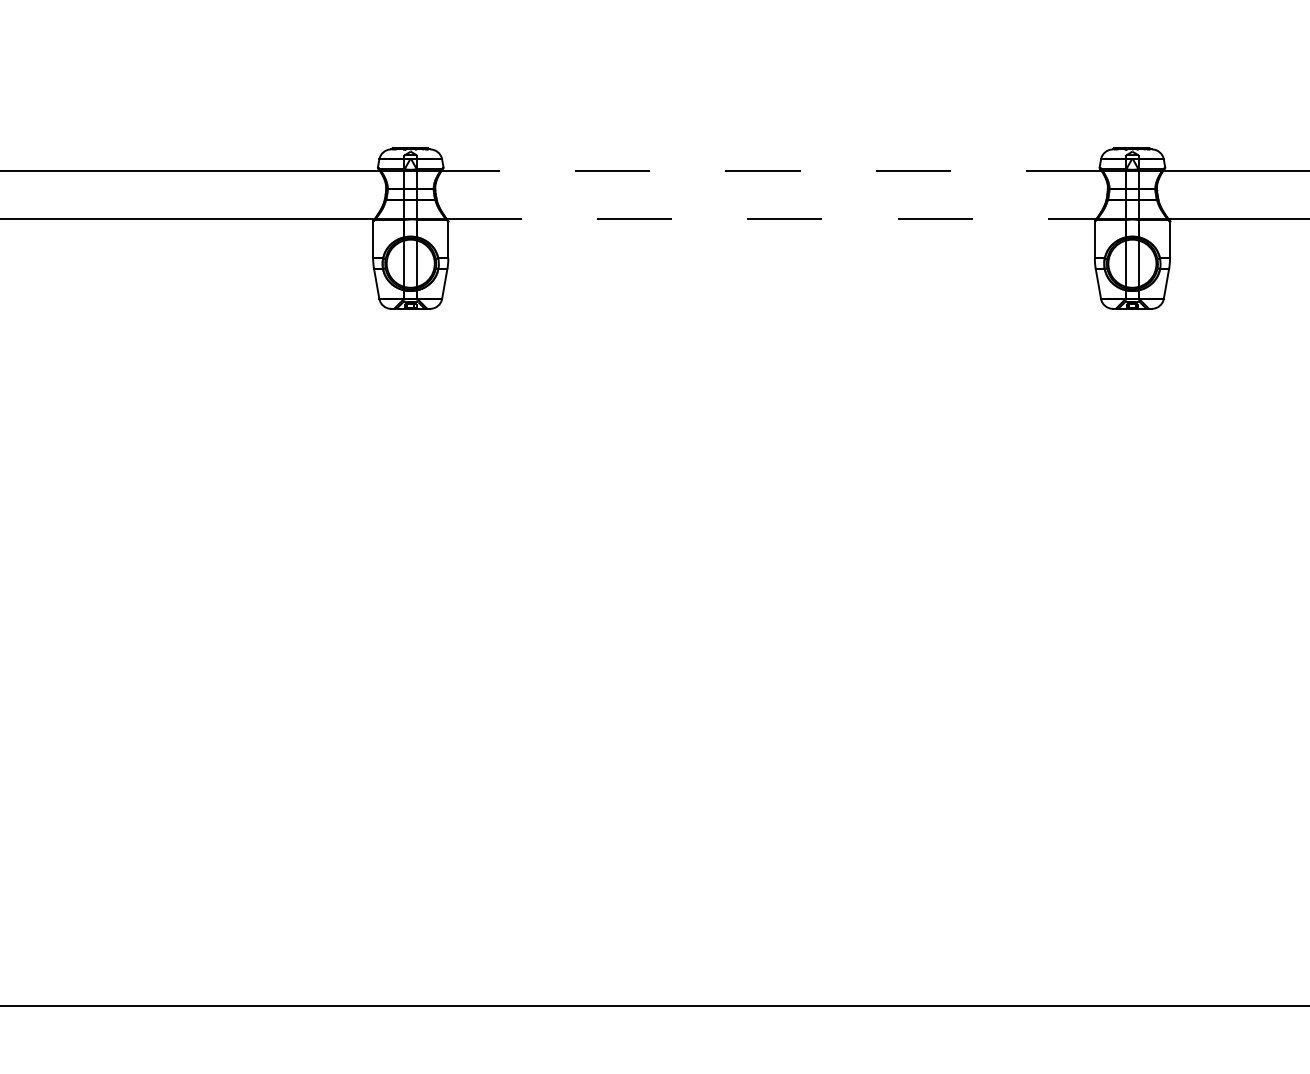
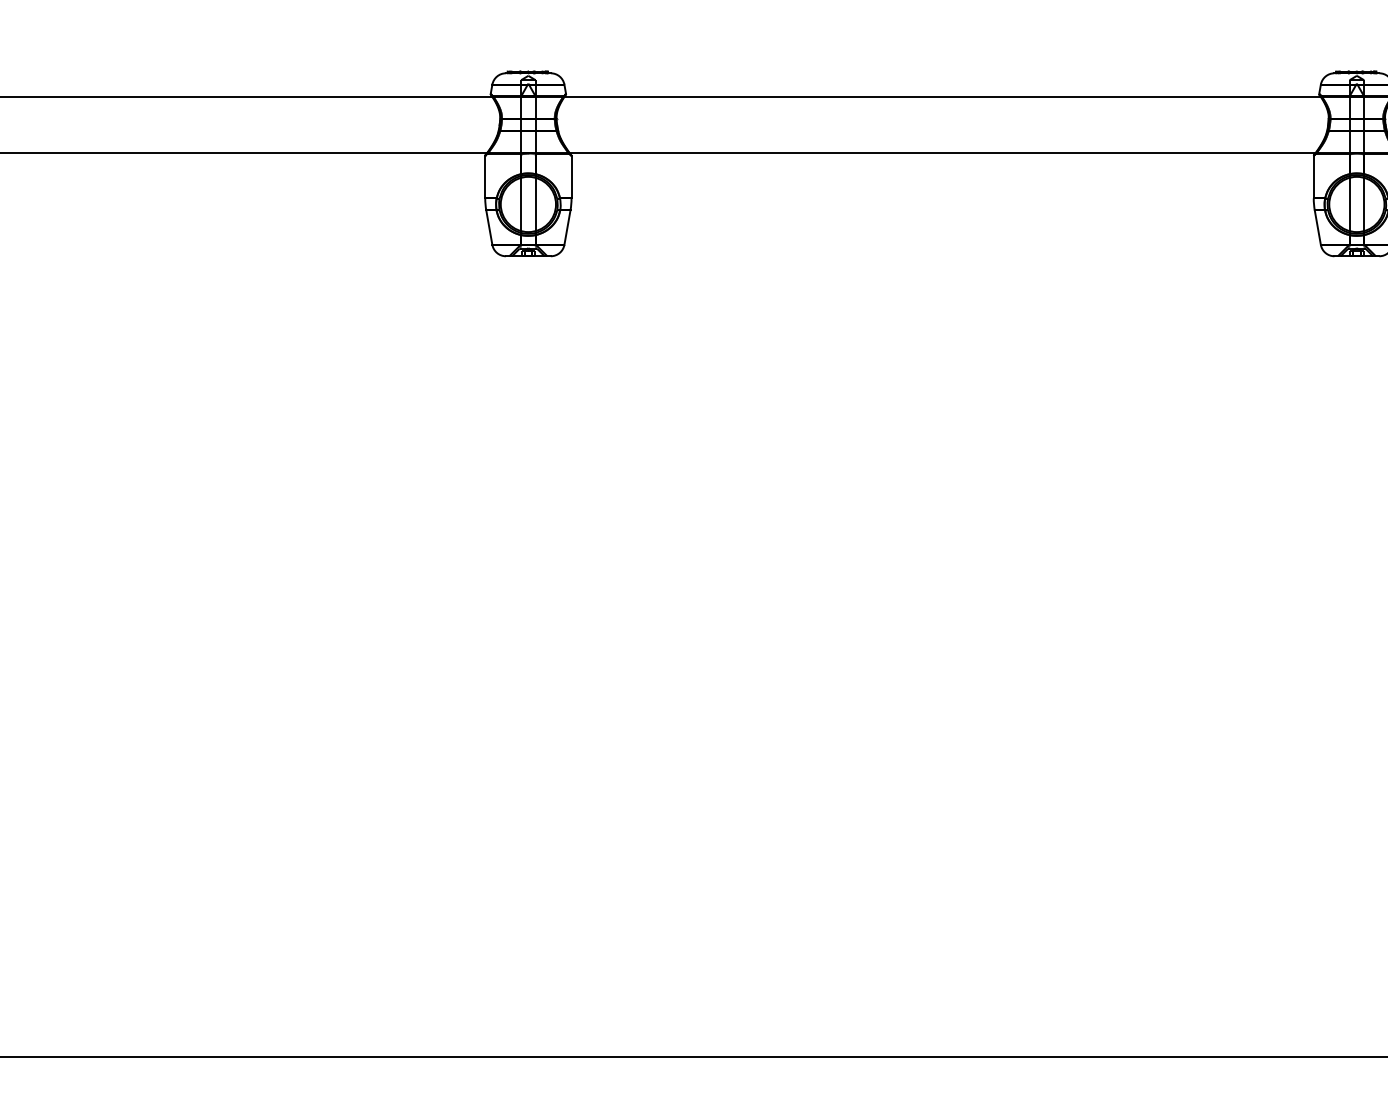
line: (771, 170) -> (942, 97), dashed -> solid
line: (772, 218) -> (943, 152), dashed -> solid

